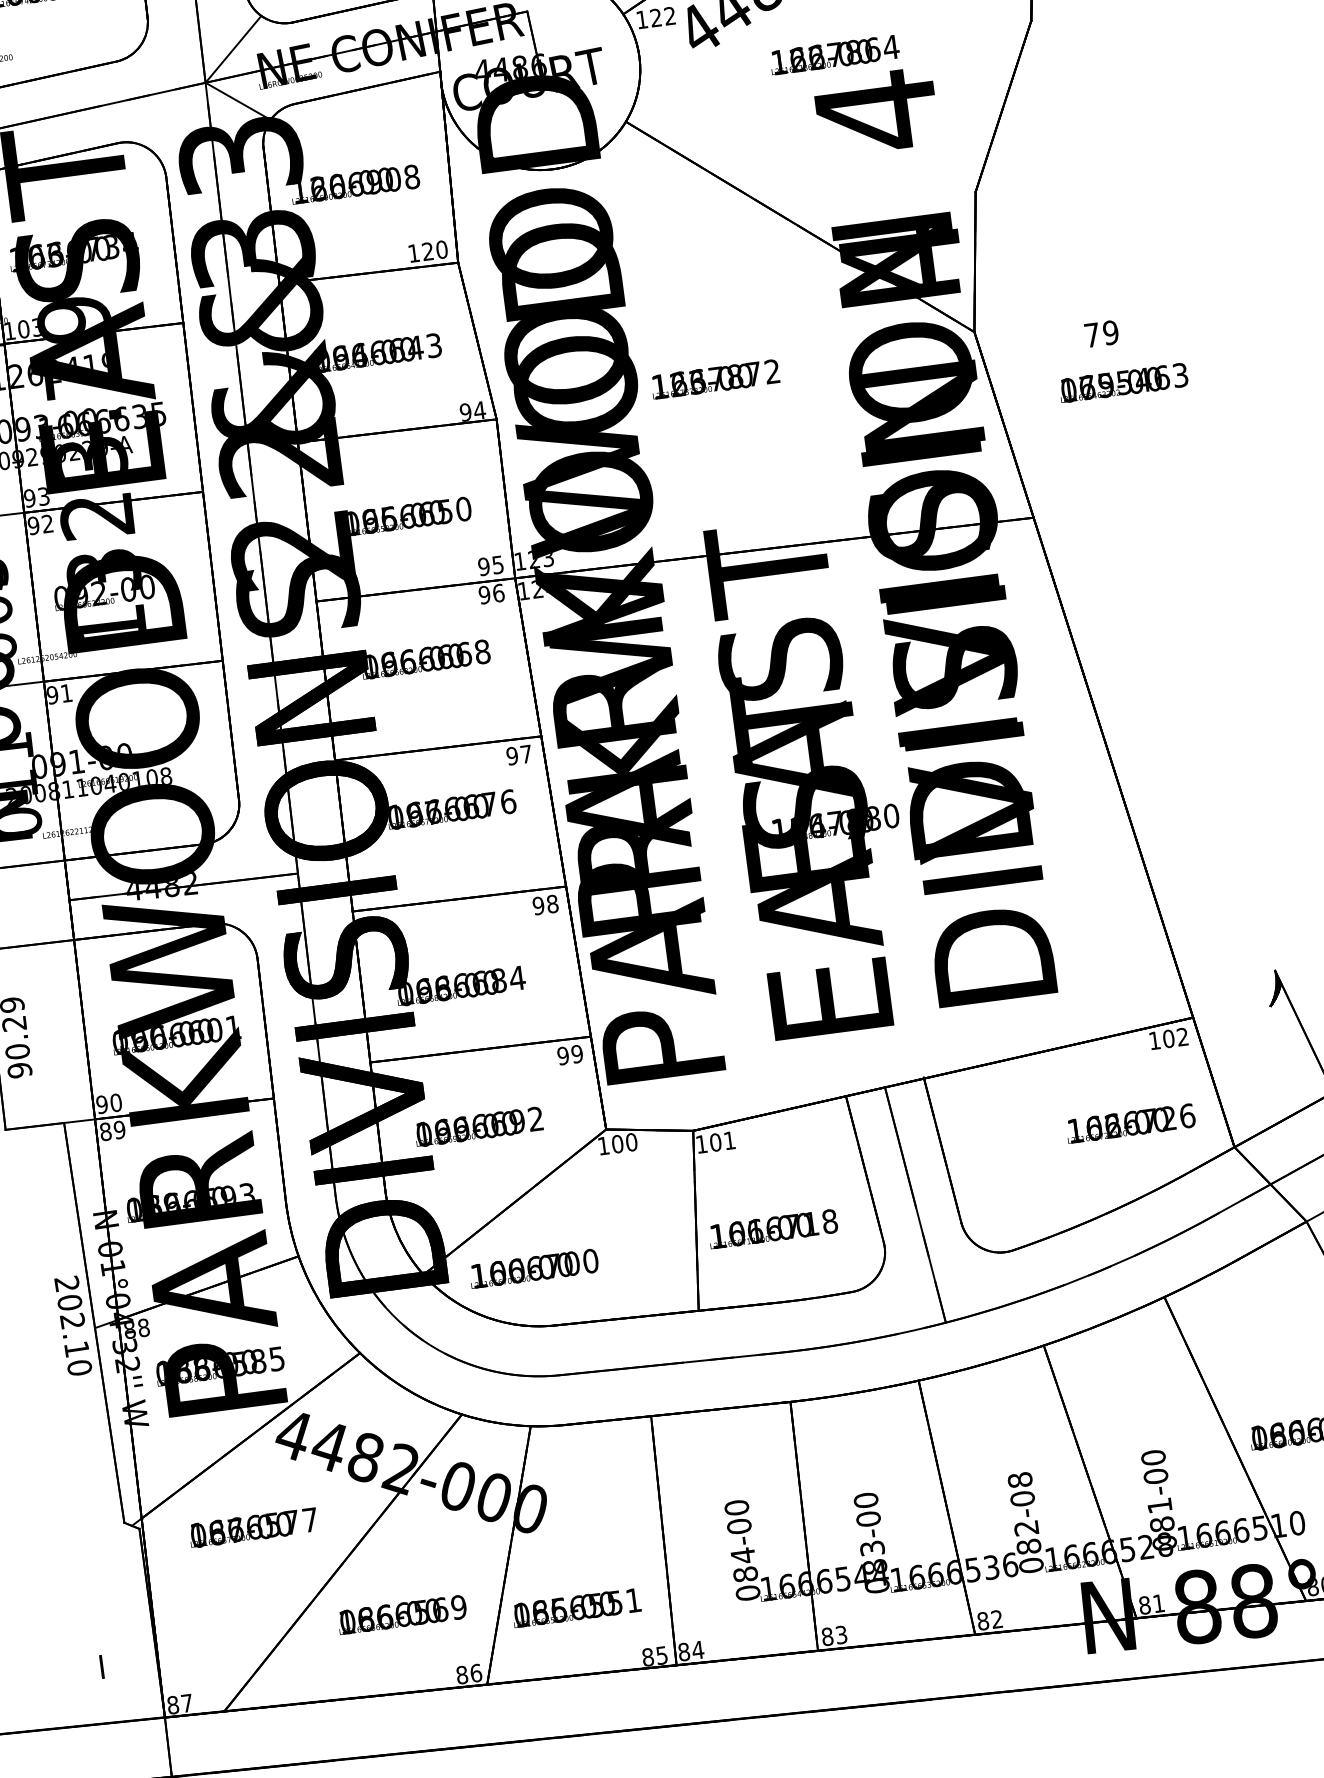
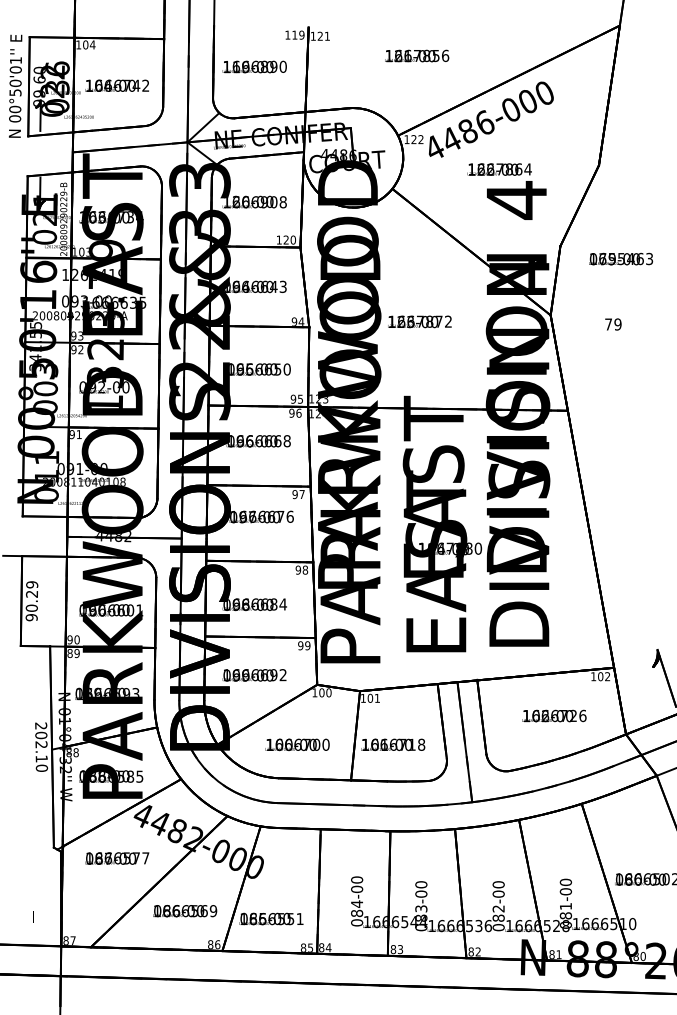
text: (1124, 381) -> (621, 258), moved
text: (1130, 1122) -> (554, 715), moved
text: (533, 1267) -> (297, 744), moved
text: (1019, 1479) -> (498, 884), 082-08 -> 082-00

